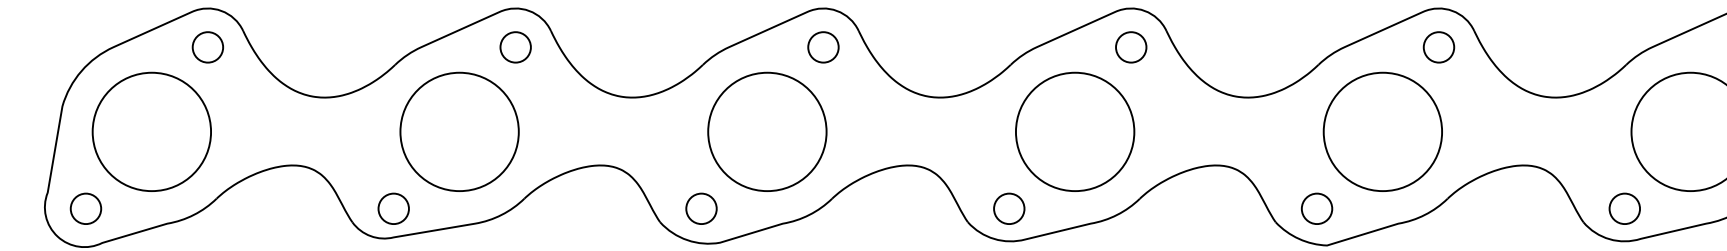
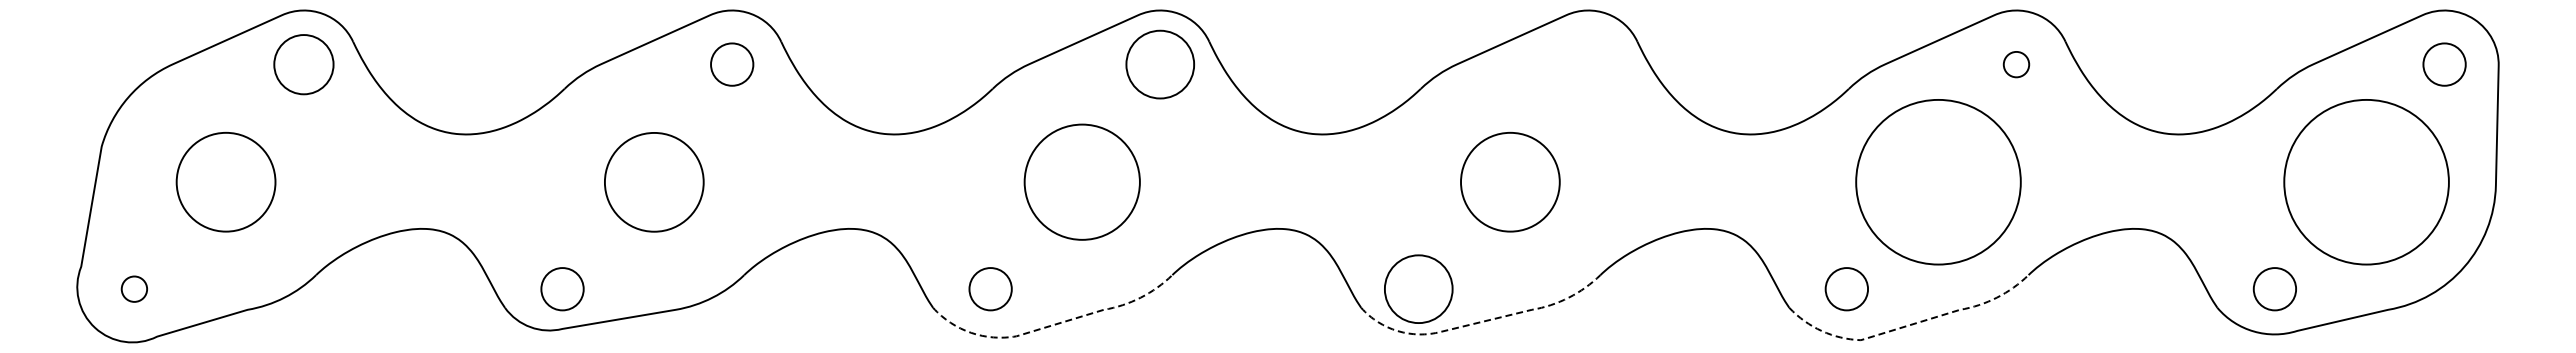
circle: (208, 47) -> (304, 64), size x1.4
circle: (823, 47) -> (1160, 64), size x1.6
circle: (1131, 47) -> (1588, 64), removed
circle: (1438, 47) -> (2016, 64), size x0.6
circle: (151, 131) -> (225, 181), size x0.6
circle: (766, 131) -> (1081, 181), size x0.7
circle: (1075, 131) -> (1510, 181), size x0.6
circle: (459, 132) -> (654, 182), size x0.6
circle: (86, 209) -> (134, 289), size x0.6
circle: (1009, 209) -> (1418, 289), size x1.6
line: (1054, 232) -> (1481, 321), solid -> dashed
line: (745, 234) -> (1052, 325), solid -> dashed
line: (1359, 235) -> (1906, 326), solid -> dashed

